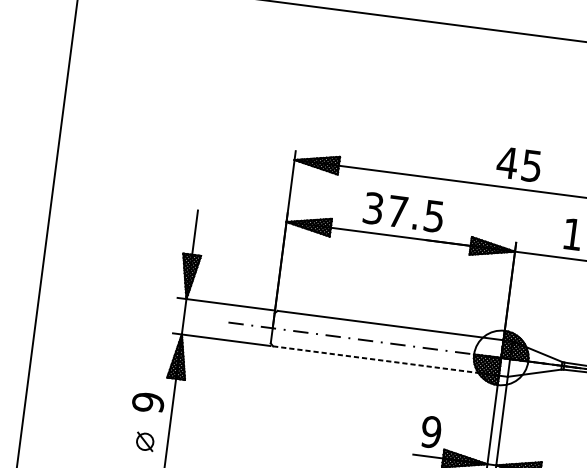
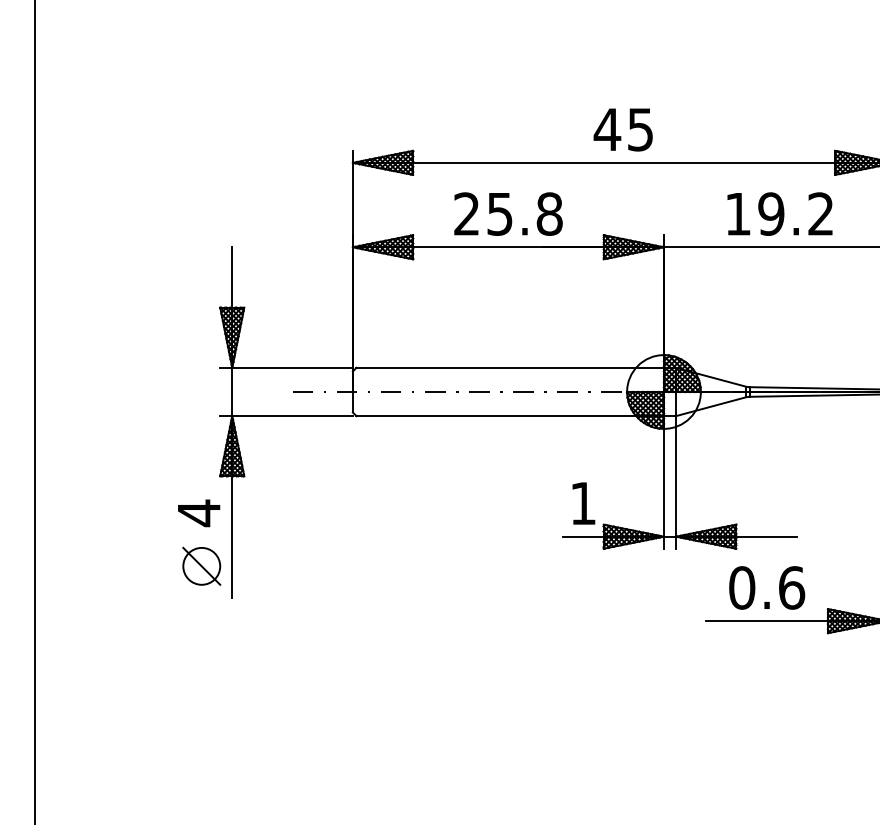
text: (518, 164) -> (622, 129), moved
text: (404, 212) -> (508, 213), 37.5 -> 25.8
line: (386, 361) -> (510, 416), dashed -> solid
text: (147, 402) -> (198, 513), 9 -> 4
text: (431, 432) -> (583, 503), 9 -> 1
part: (145, 441) -> (201, 565), size x1.67

